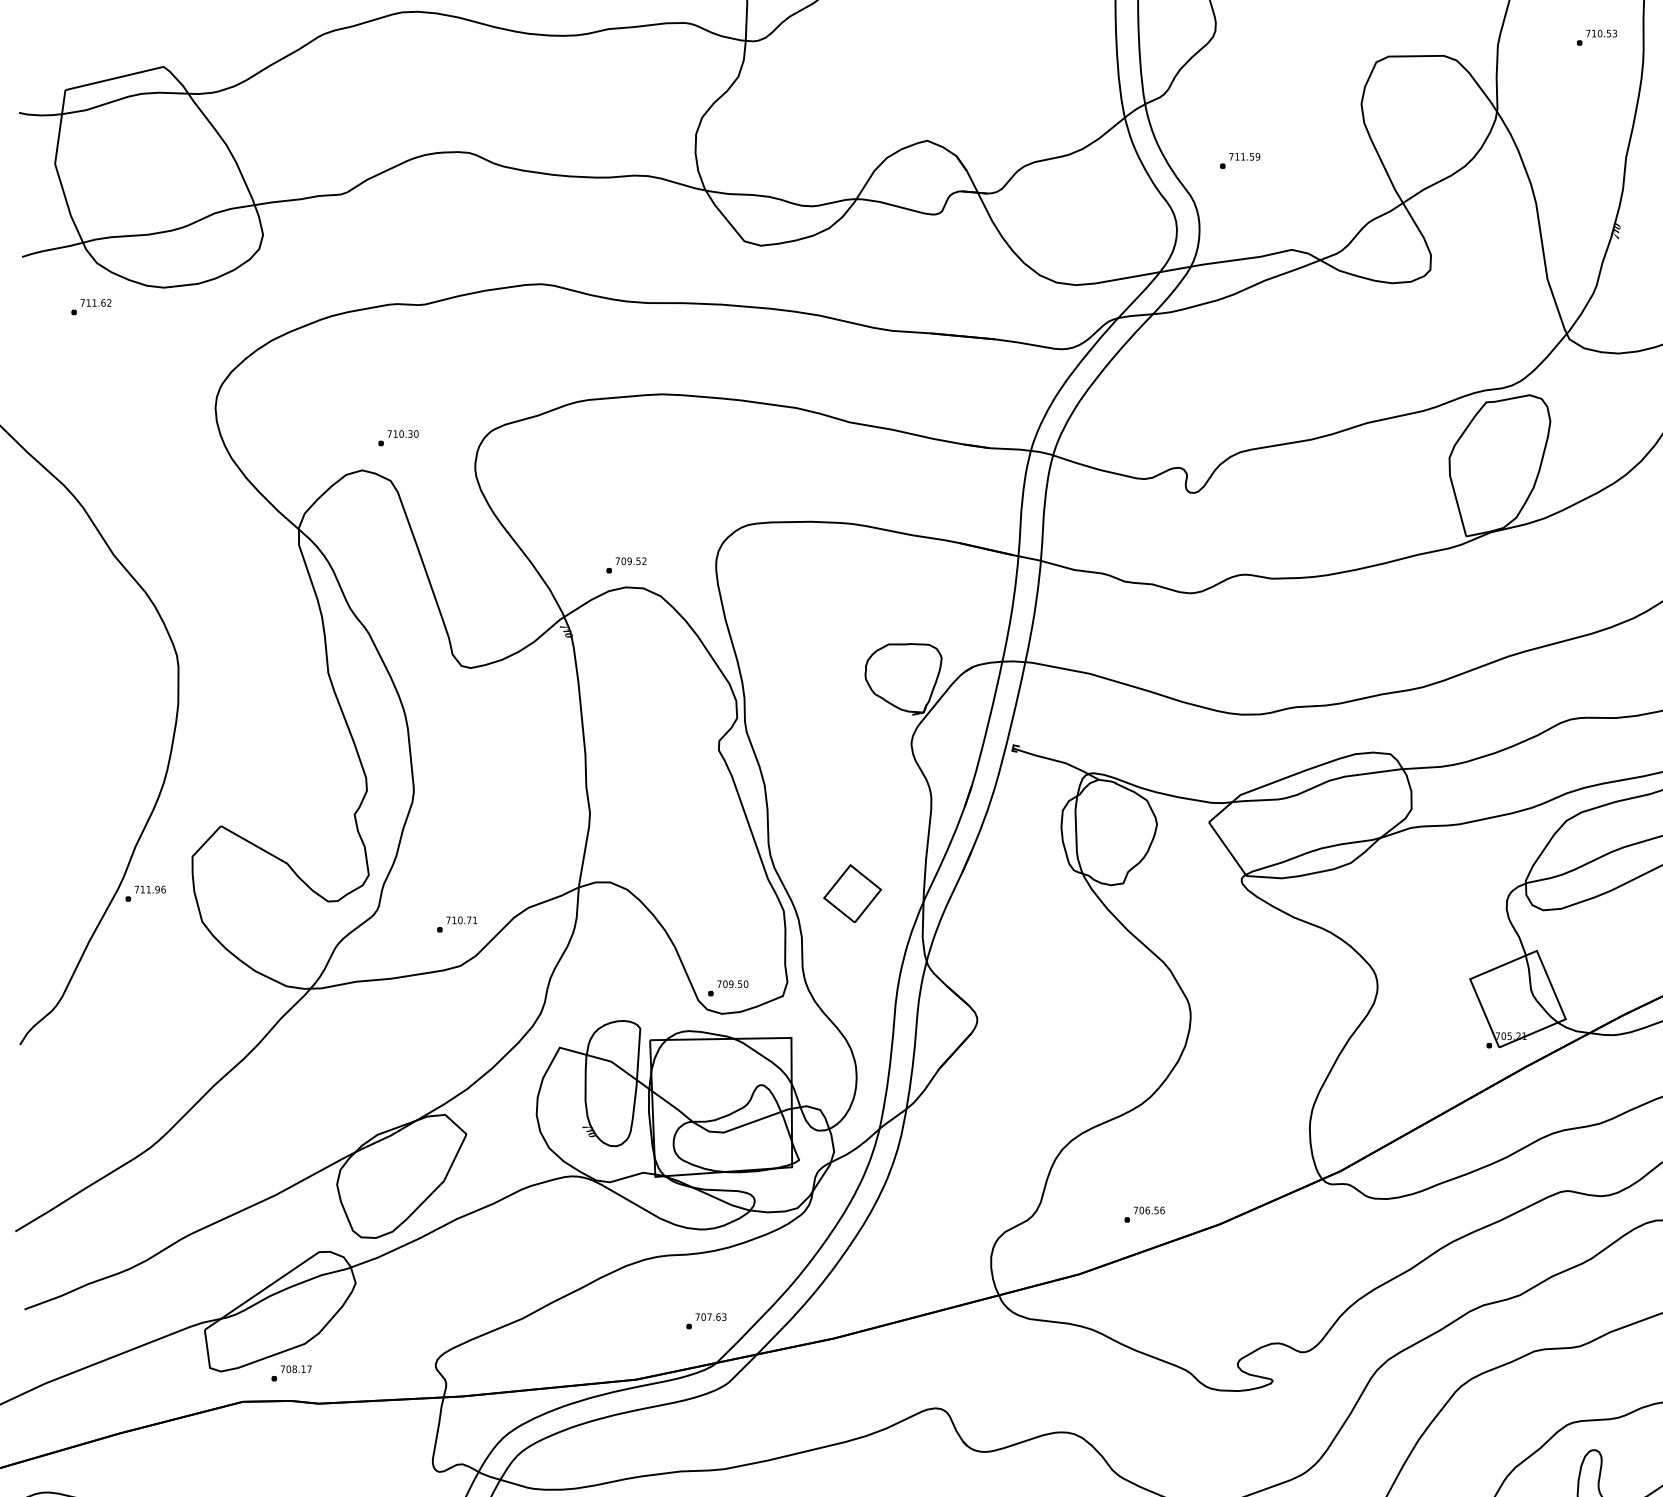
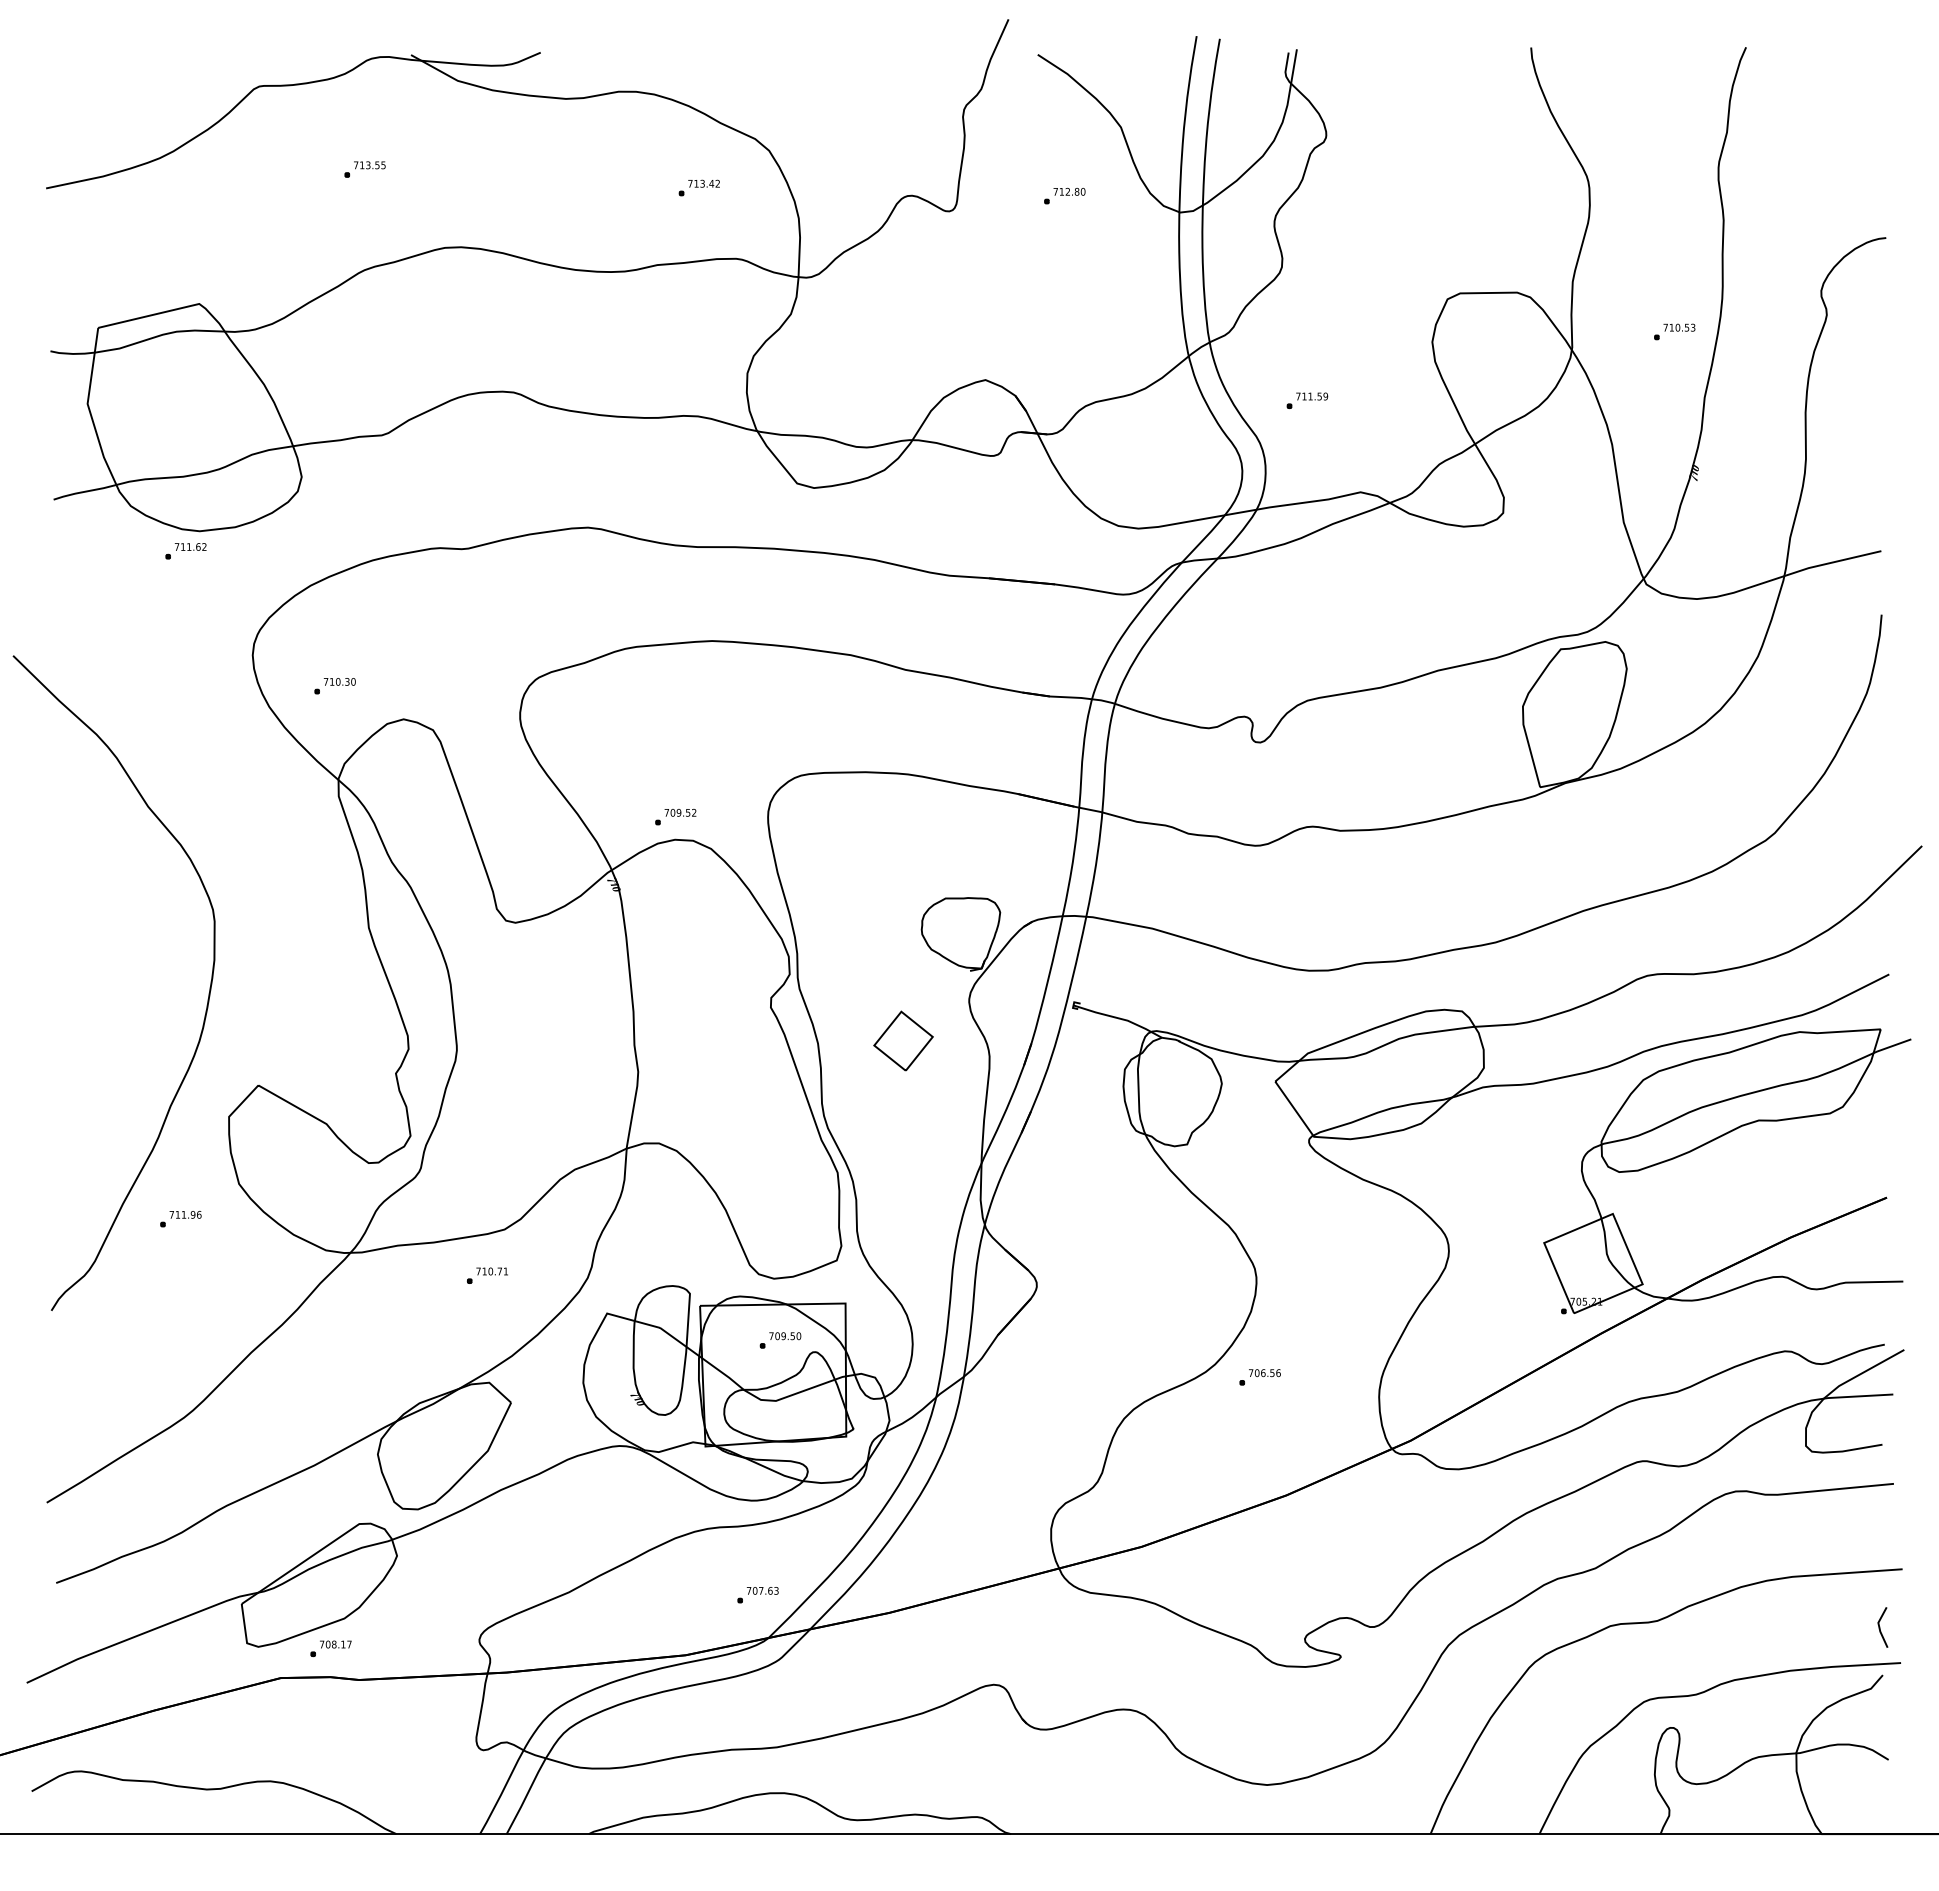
part: (1596, 37) -> (1674, 331), moved
part: (90, 307) -> (185, 551), moved
part: (397, 438) -> (334, 686), moved
part: (852, 893) -> (903, 1040), moved
part: (145, 894) -> (180, 1219), moved
part: (457, 924) -> (487, 1275), moved
part: (728, 988) -> (780, 1340), moved
part: (1144, 1214) -> (1259, 1377), moved

